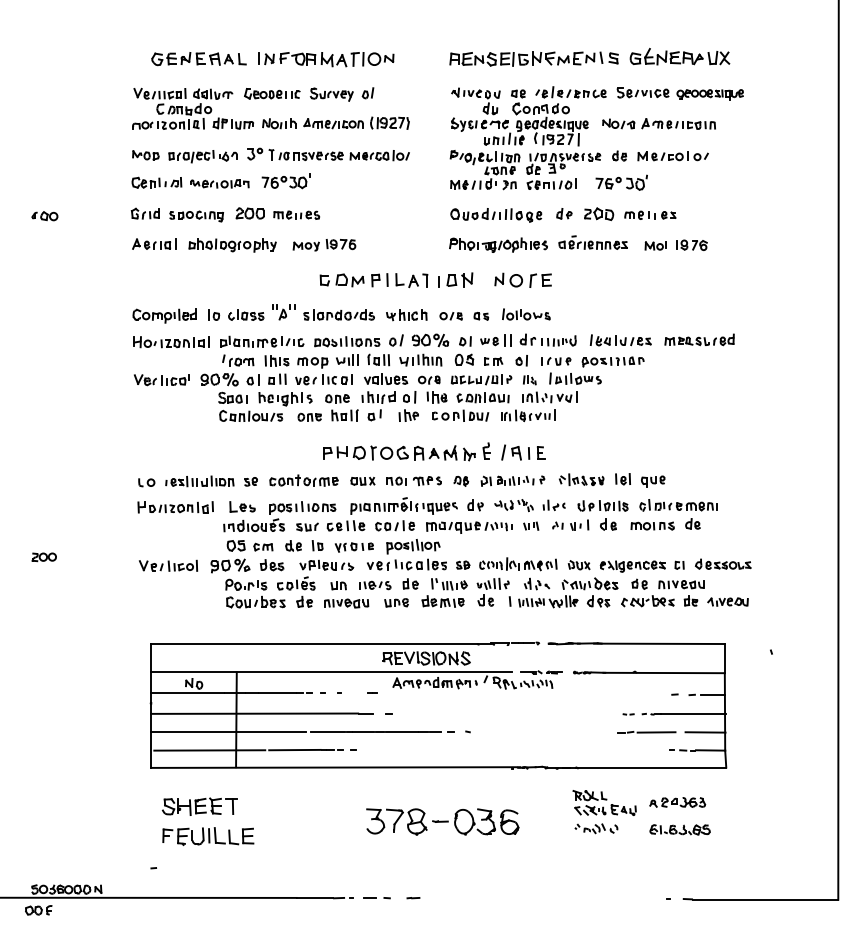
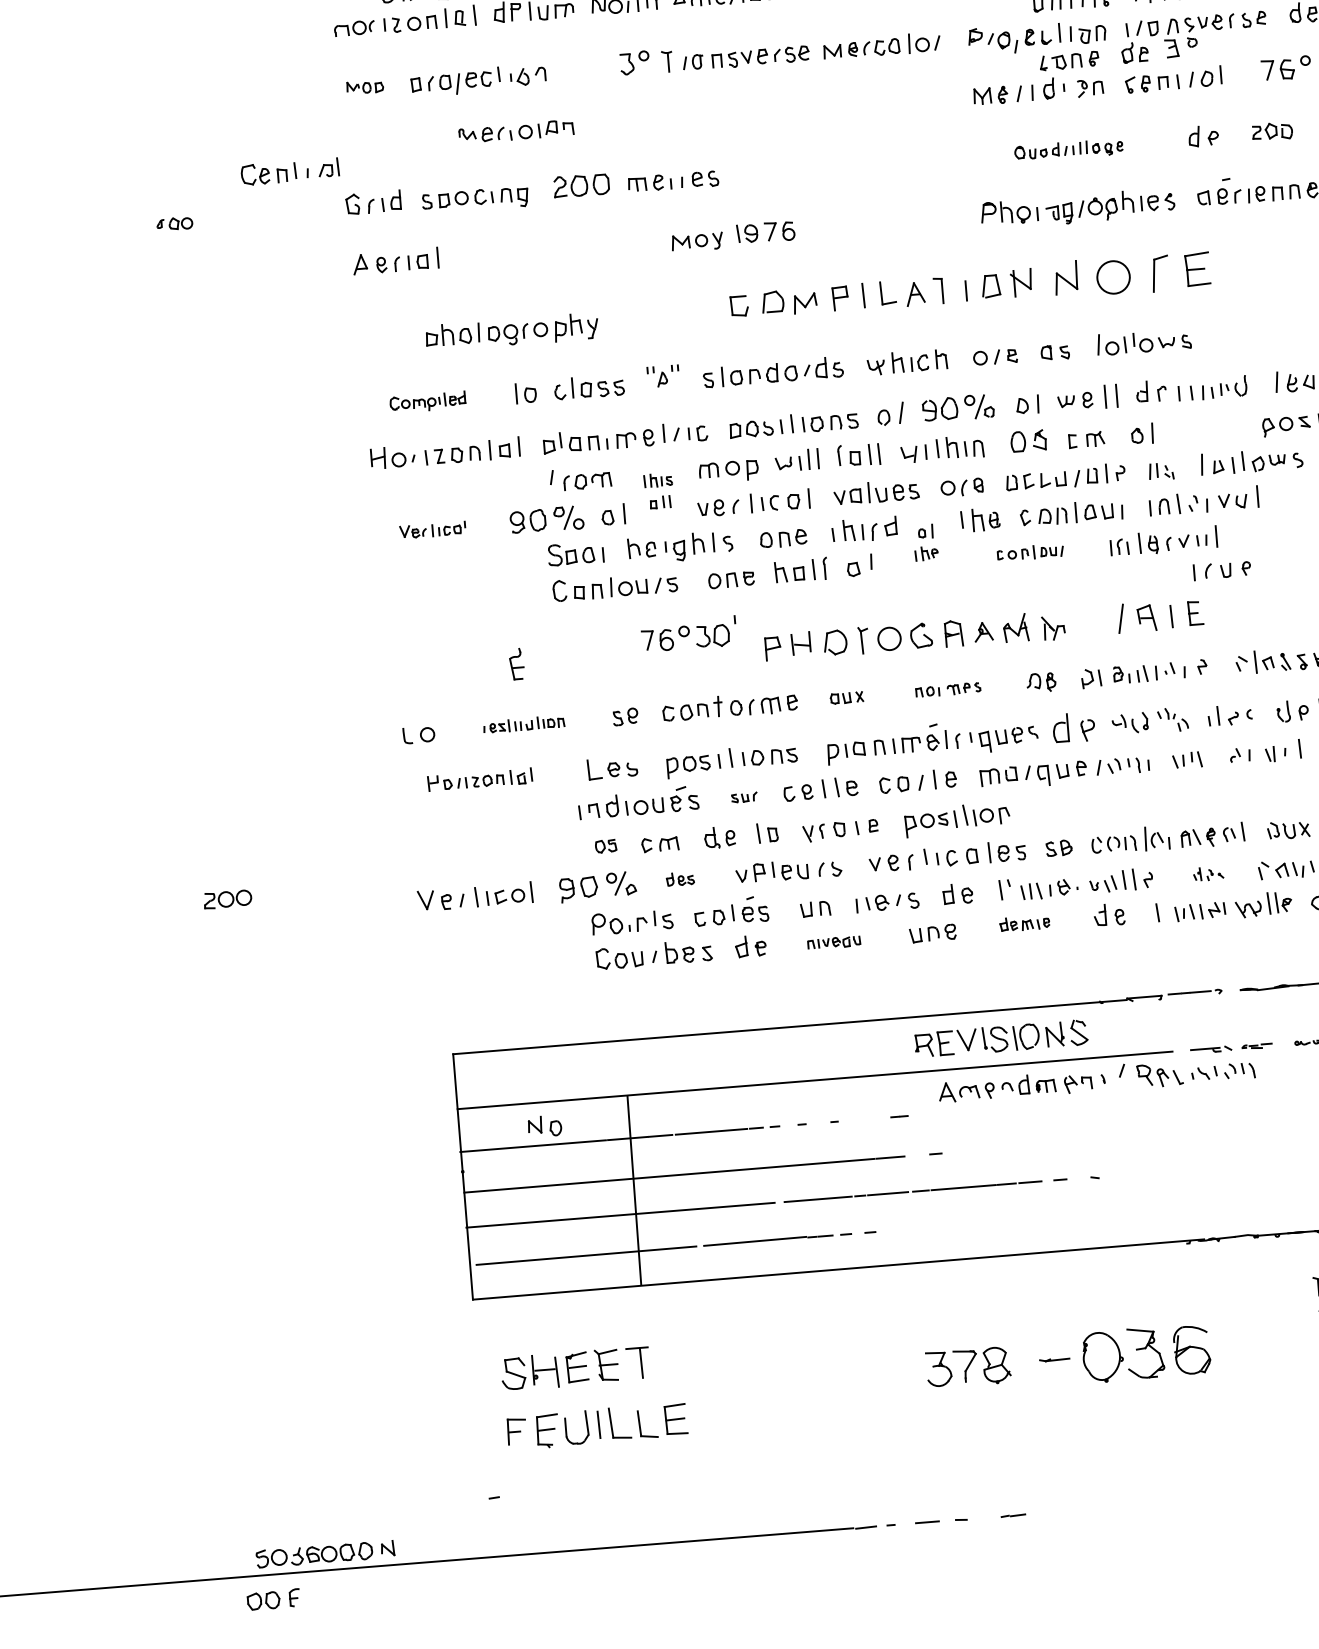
part: (328, 154) -> (780, 52), moved
part: (145, 155) -> (364, 87), size x0.7
part: (285, 181) -> (687, 635), moved
part: (156, 182) -> (289, 171), moved
part: (599, 214) -> (1273, 131), size x0.7
part: (496, 215) -> (1069, 150), size x0.6
part: (44, 216) -> (173, 224), size x0.7
part: (232, 245) -> (511, 332), moved
part: (522, 279) -> (1130, 272), size x1.4
part: (283, 312) -> (662, 376), size x0.7
part: (164, 315) -> (427, 401), size x0.6
part: (556, 361) -> (1222, 570), moved
part: (276, 369) -> (657, 490), size x0.6
part: (161, 380) -> (431, 530), size x0.6
part: (408, 406) -> (925, 542), size x0.6
part: (460, 415) -> (1029, 552), size x0.6
part: (486, 450) -> (516, 663), moved
part: (362, 480) -> (845, 696), size x0.7
part: (199, 481) -> (523, 724), size x0.6
part: (413, 481) -> (947, 690), size x0.6
part: (475, 505) -> (1073, 728), size x1.4
part: (175, 507) -> (479, 779), size x0.7
part: (307, 526) -> (744, 796), size x0.6
part: (235, 545) -> (604, 845), size x0.6
part: (271, 565) -> (679, 879), size x0.6
part: (537, 583) -> (1209, 872), size x0.6
part: (442, 601) -> (1023, 923), size x0.6
part: (346, 603) -> (833, 942), size x0.6
part: (396, 821) -> (967, 1366), size x0.7

